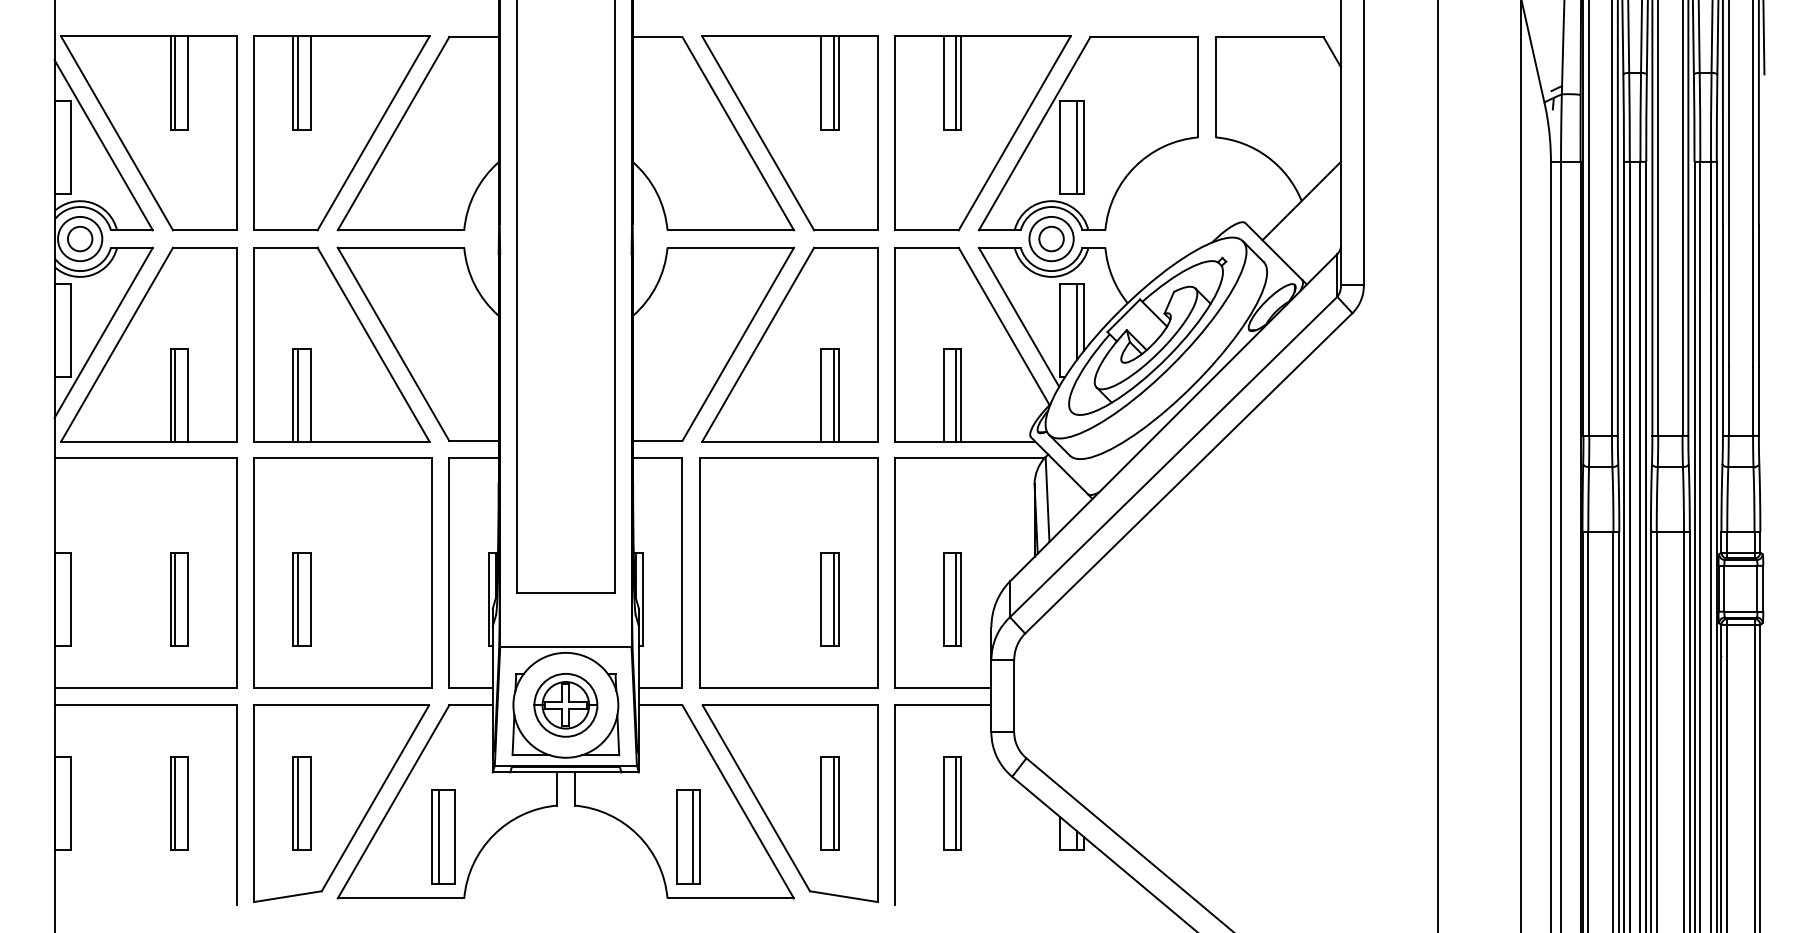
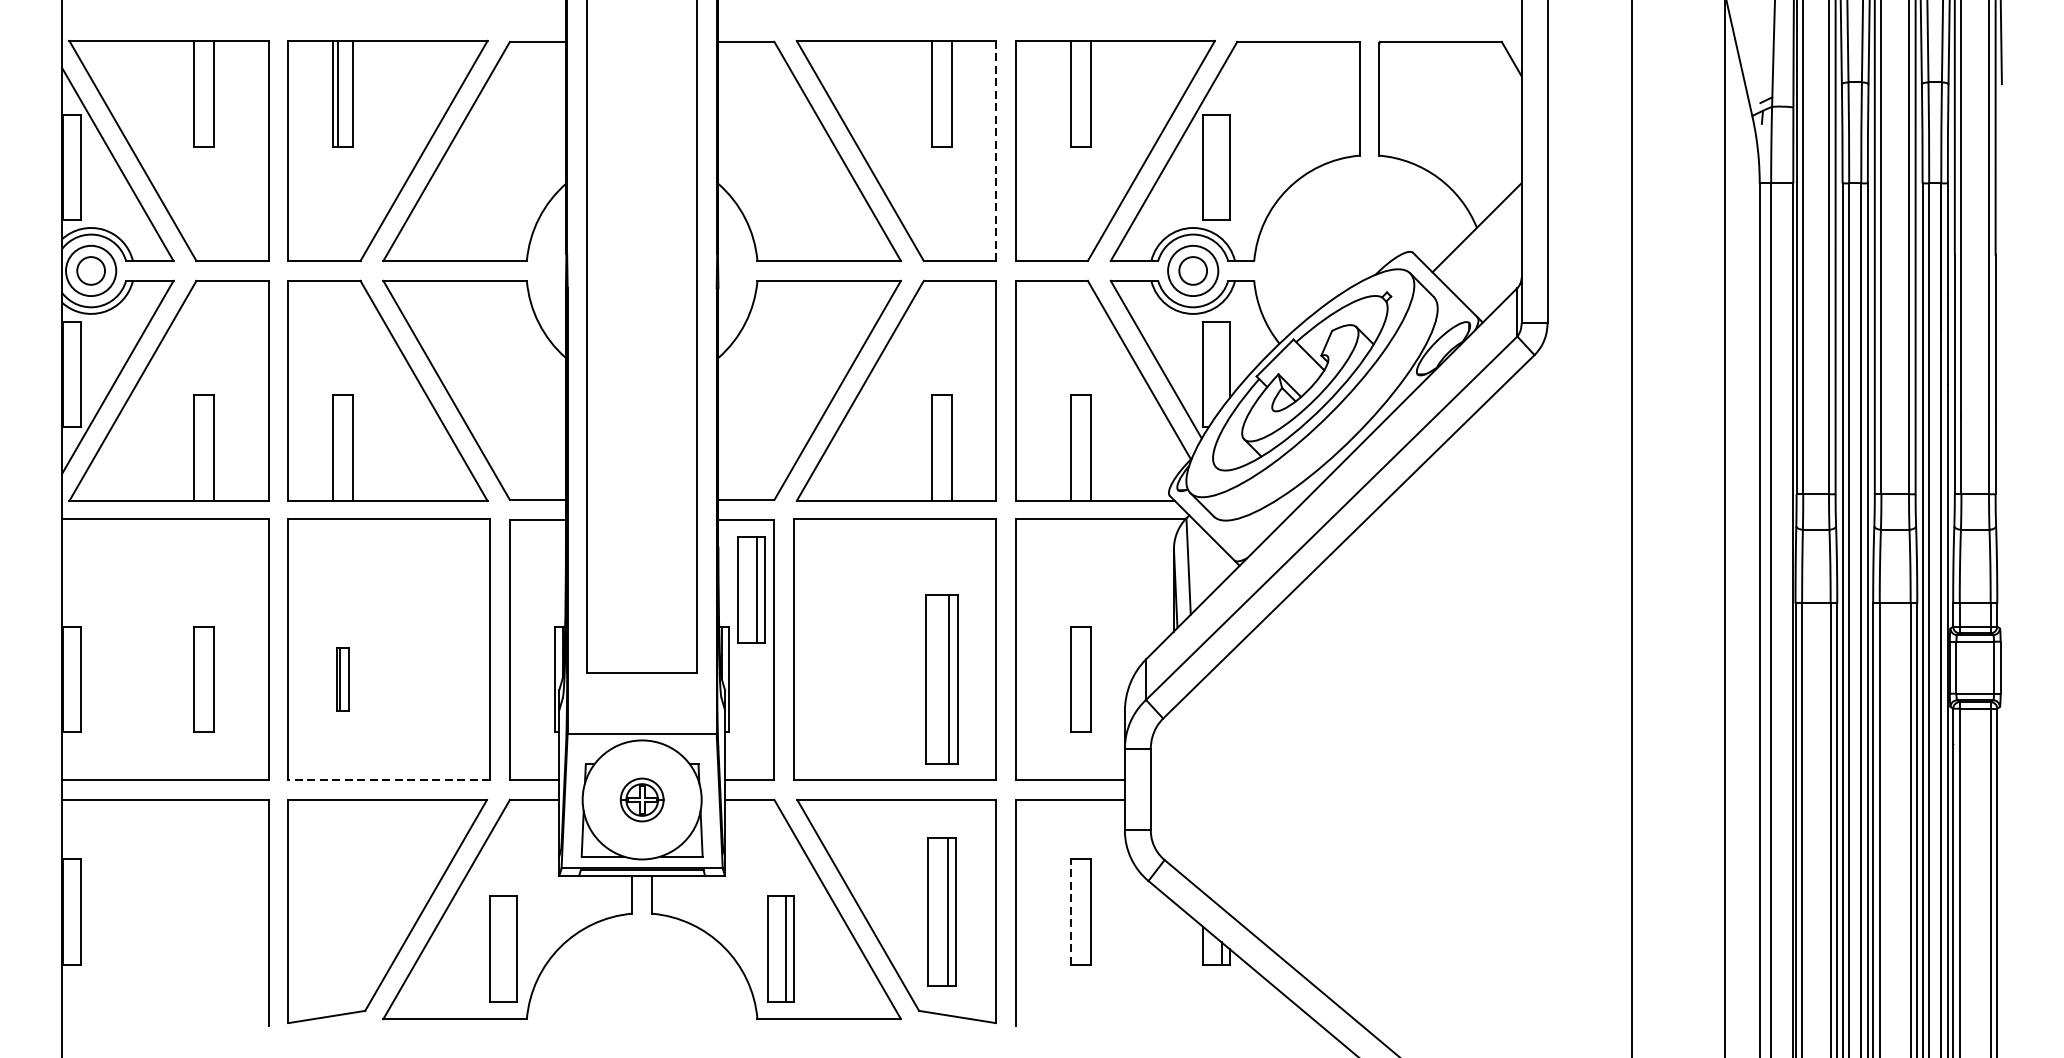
line: (175, 82) -> (199, 93), removed
line: (834, 82) -> (946, 93), removed
line: (956, 82) -> (1085, 93), removed
line: (877, 133) -> (995, 151), solid -> dashed
line: (1076, 147) -> (1221, 167), removed
line: (1076, 321) -> (1221, 364), removed
line: (175, 394) -> (199, 447), removed
line: (297, 394) -> (337, 447), removed
line: (834, 394) -> (946, 447), removed
line: (956, 394) -> (1085, 447), removed
part: (662, 519) -> (751, 589), added
line: (175, 598) -> (199, 678), removed
line: (956, 598) -> (1085, 678), removed
part: (301, 599) -> (342, 679), size x0.6
part: (829, 599) -> (941, 679), size x1.6
line: (342, 687) -> (388, 779), solid -> dashed
part: (565, 705) -> (641, 800), size x0.6
part: (179, 803) -> (203, 911), removed
part: (301, 803) -> (342, 911), removed
part: (829, 803) -> (941, 911), size x1.4
line: (943, 803) -> (1070, 911), solid -> dashed
line: (956, 803) -> (1085, 911), removed
line: (438, 836) -> (497, 948), removed

